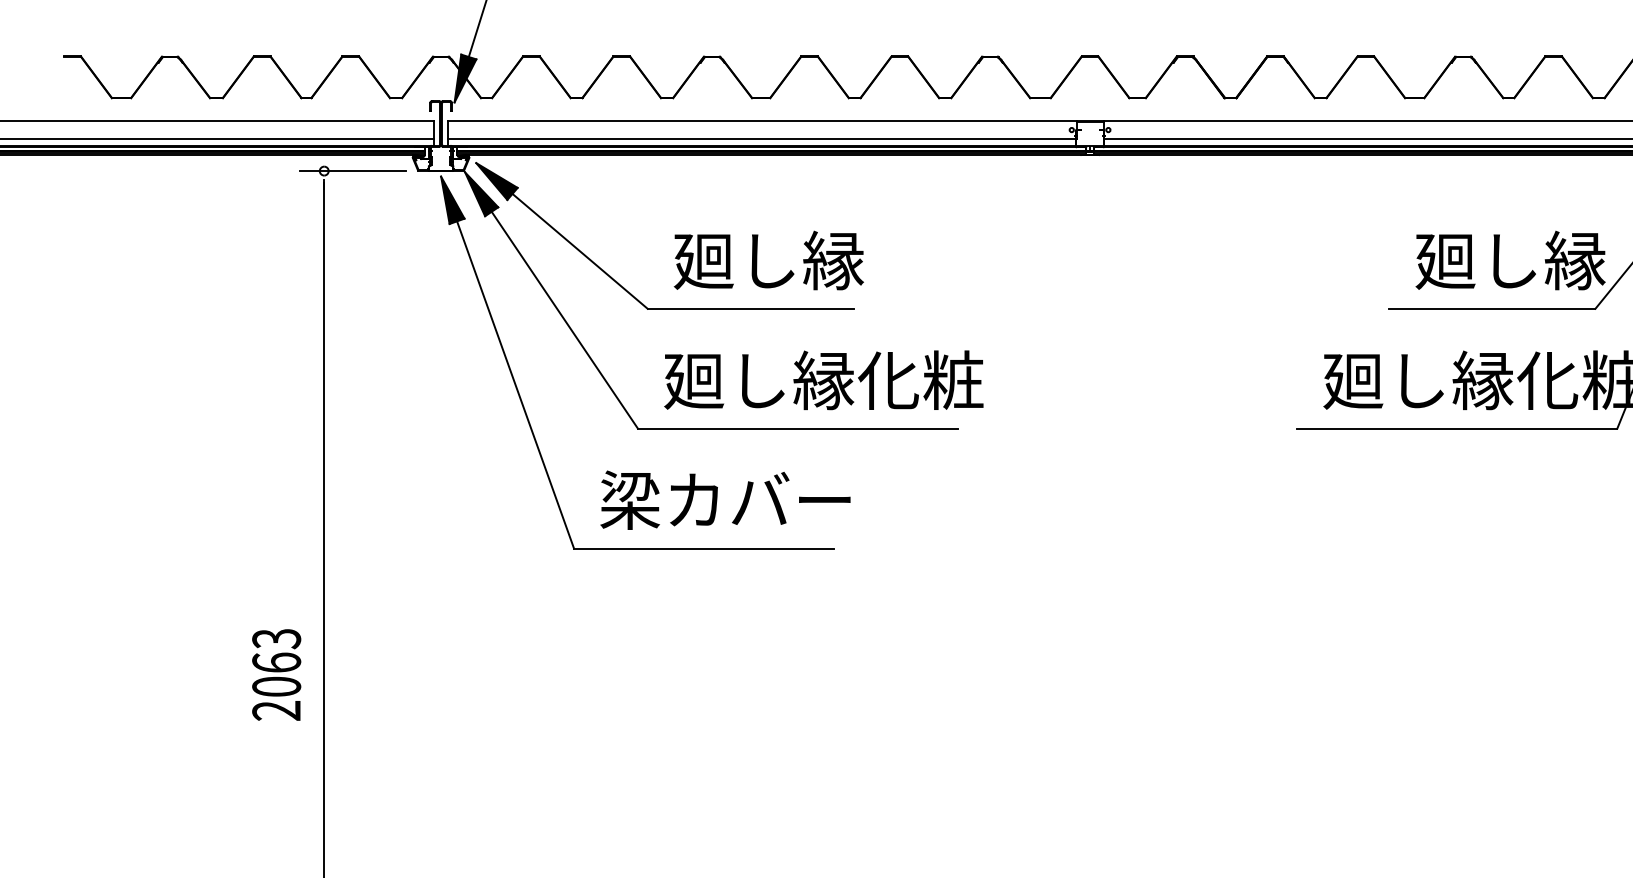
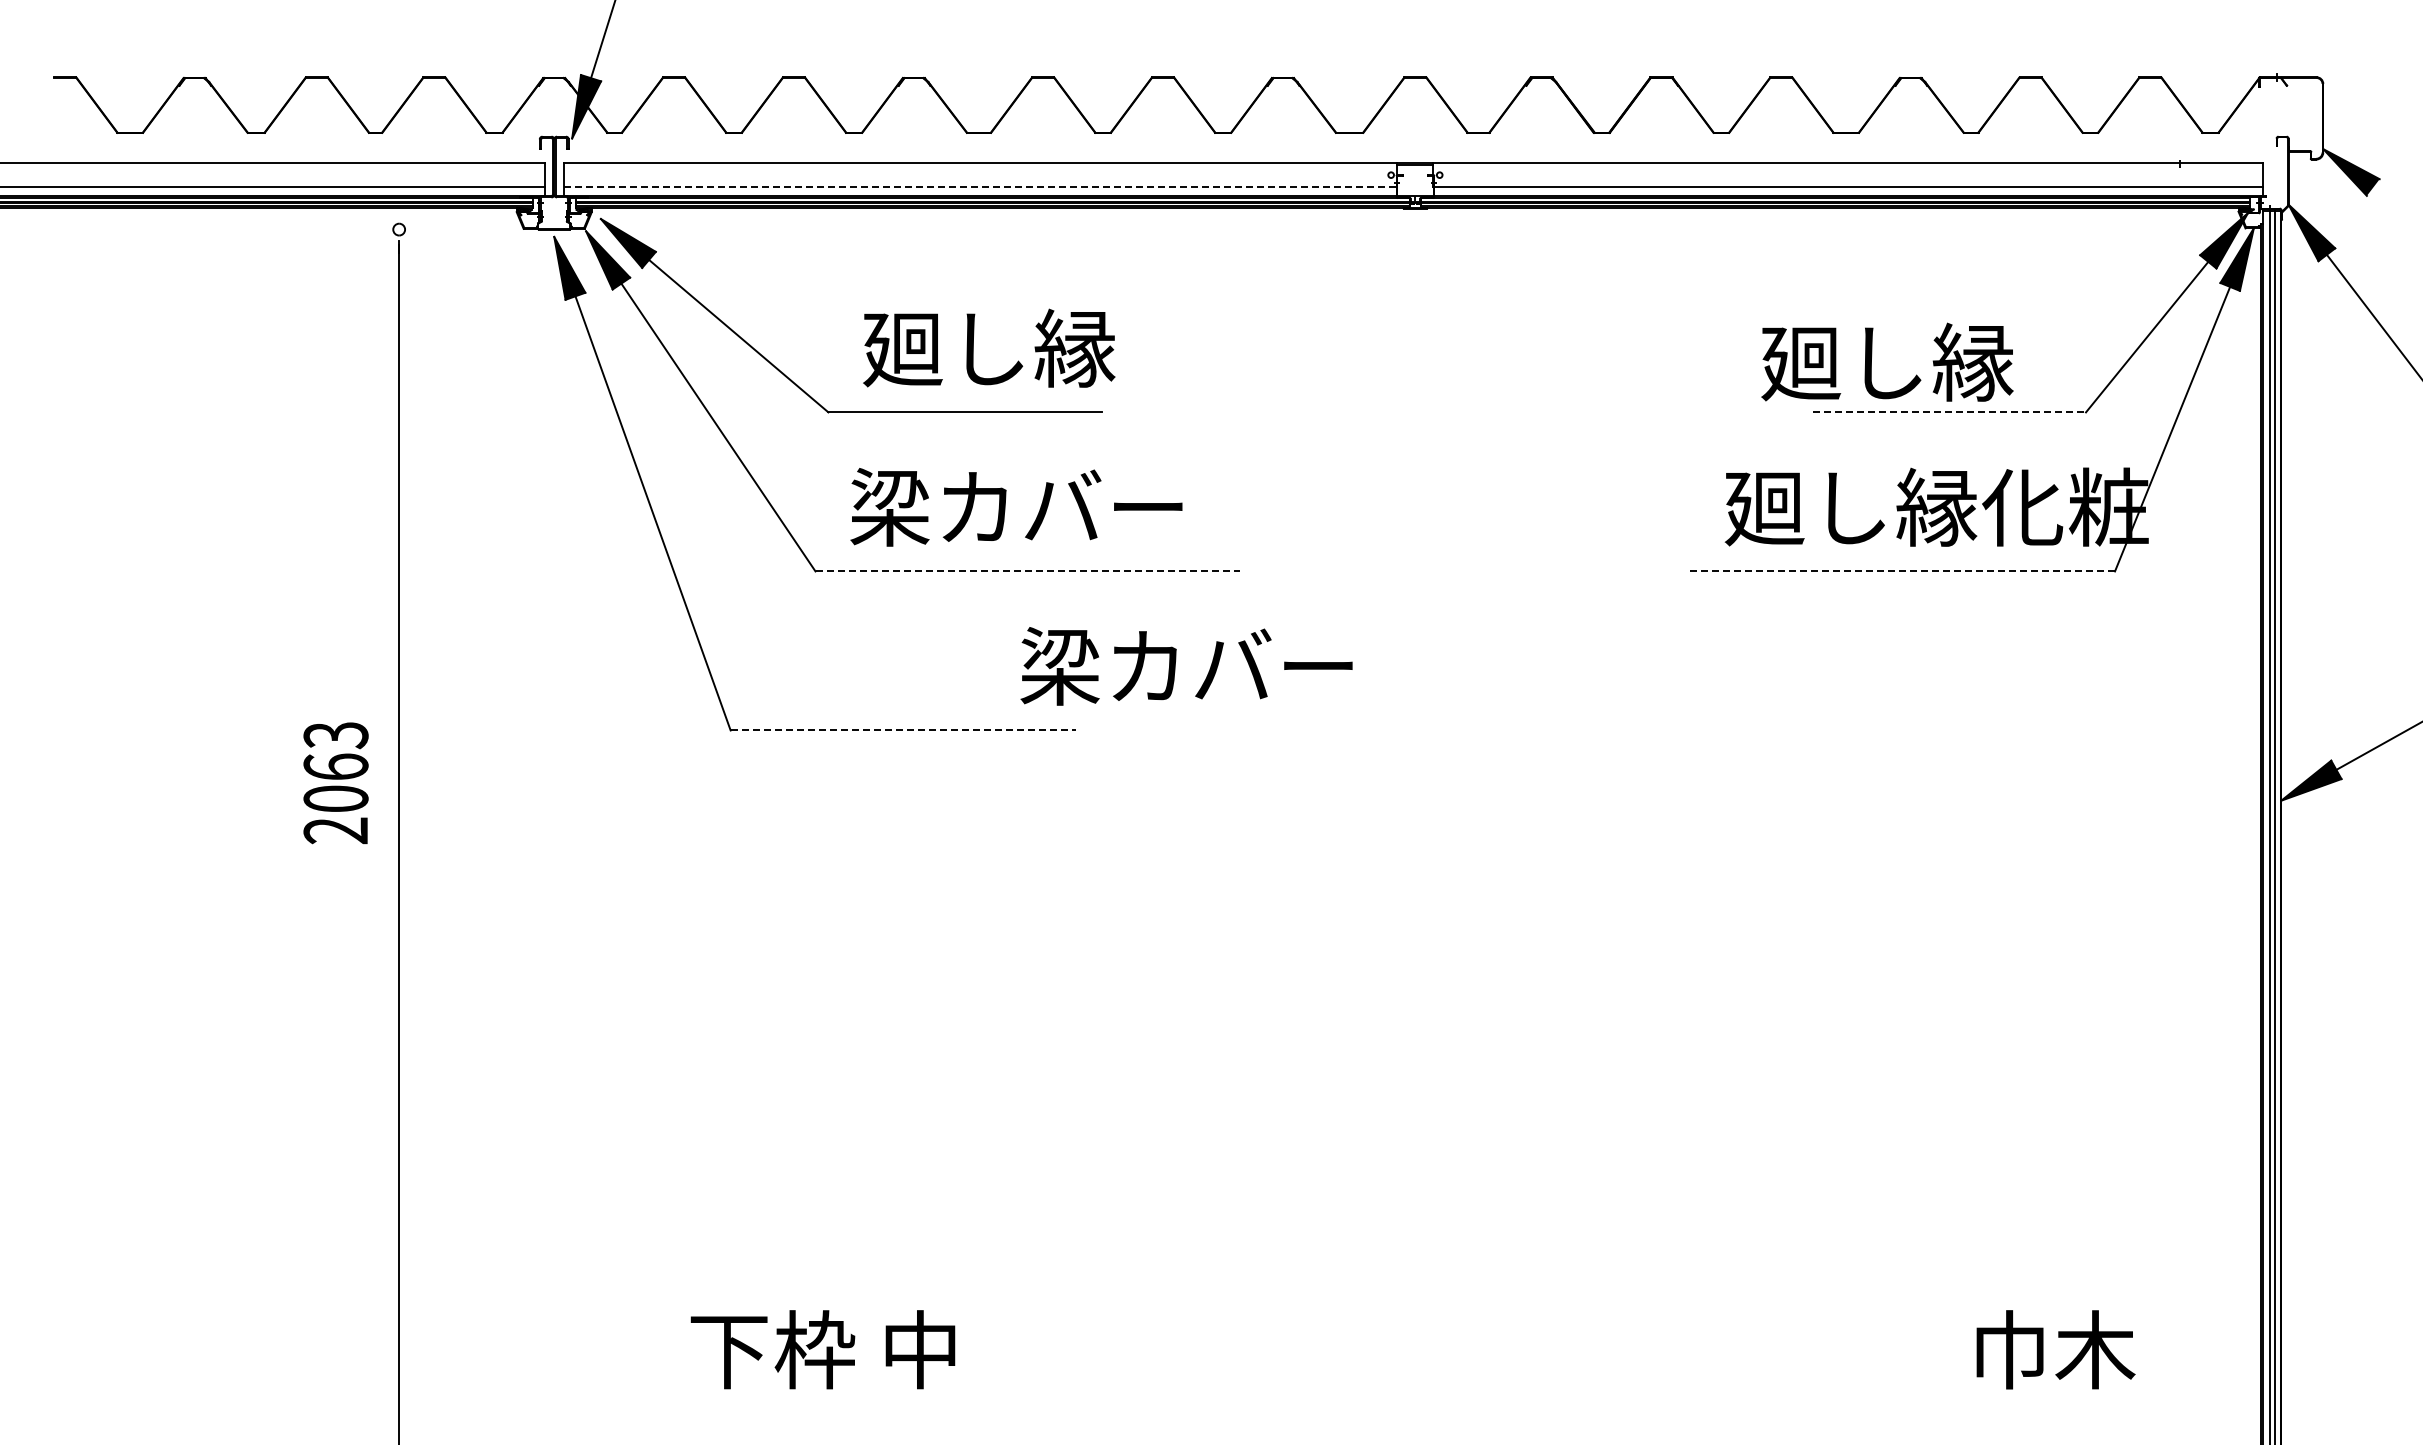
line: (762, 138) -> (980, 186), solid -> dashed
line: (353, 171) -> (437, 229), removed
text: (1510, 259) -> (1887, 361), moved
line: (1492, 308) -> (1949, 412), solid -> dashed
text: (823, 379) -> (1061, 506), 廻し縁化粧 -> 梁カバー
line: (798, 428) -> (1028, 571), solid -> dashed
line: (1457, 428) -> (1903, 571), solid -> dashed
text: (725, 500) -> (1186, 666), moved
line: (704, 548) -> (903, 730), solid -> dashed
text: (276, 675) -> (335, 783), moved

